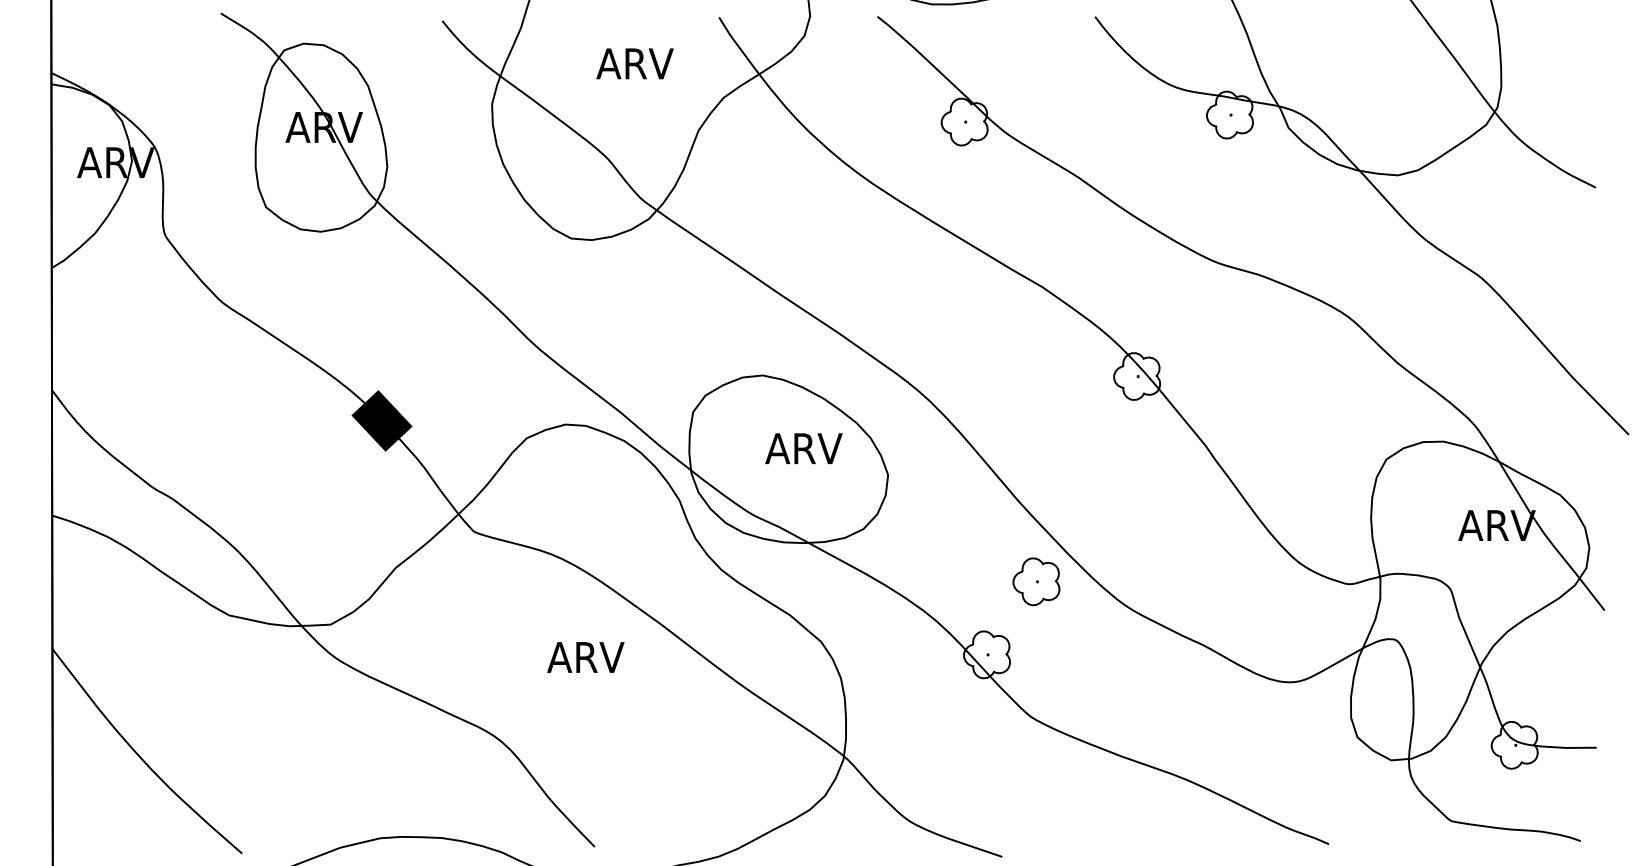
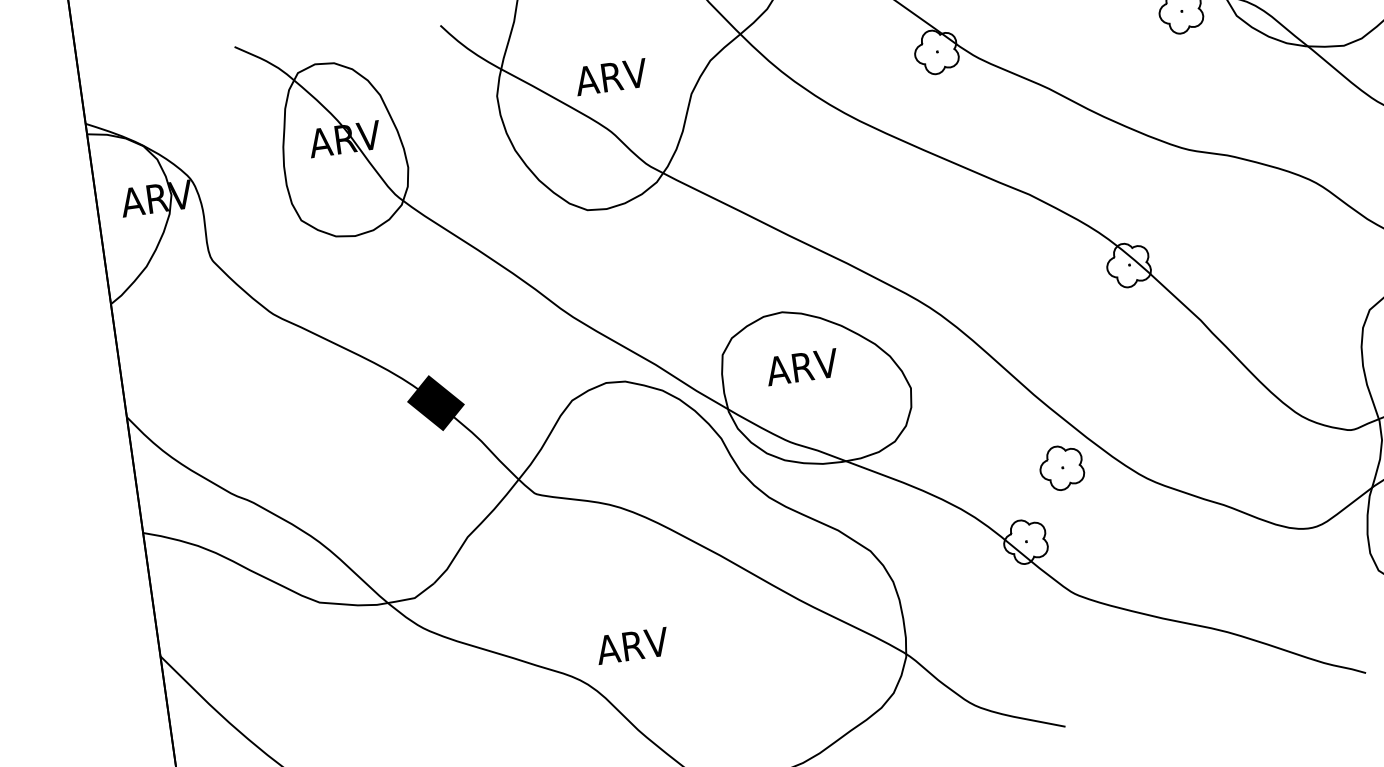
text: (634, 63) -> (610, 76), moved
text: (803, 448) -> (801, 367), moved
text: (585, 657) -> (632, 646), moved

